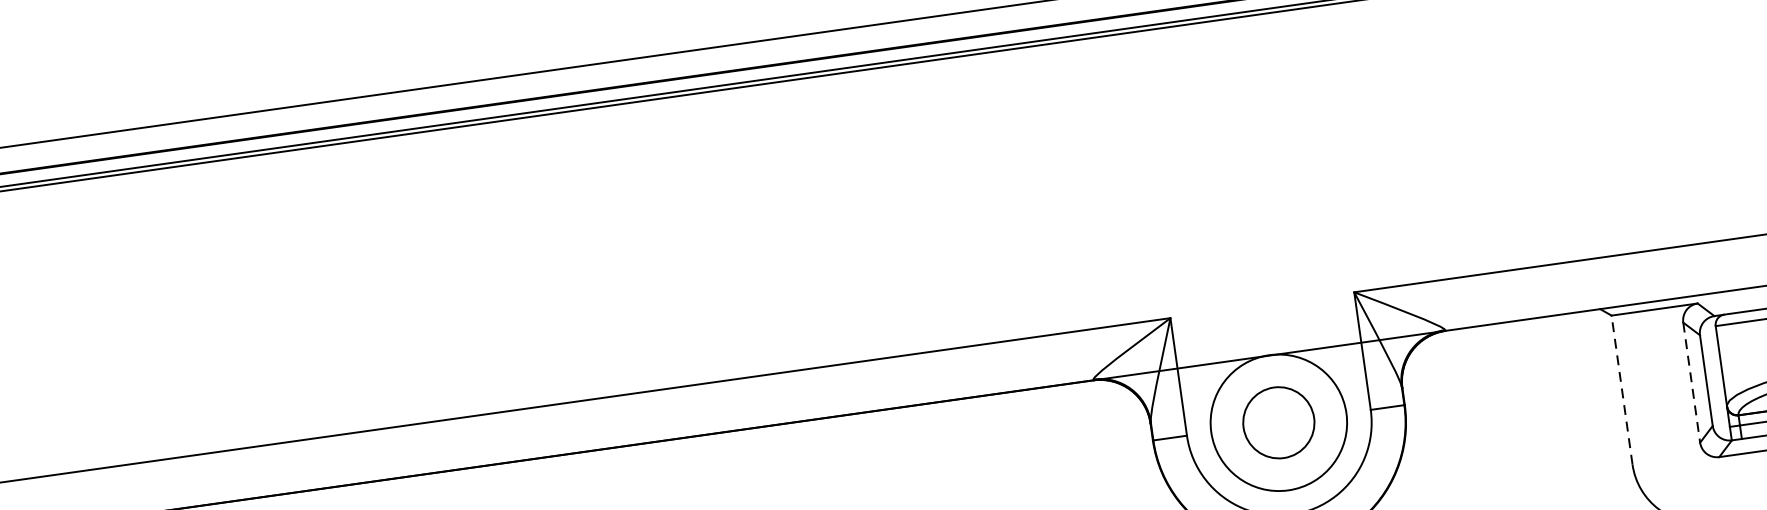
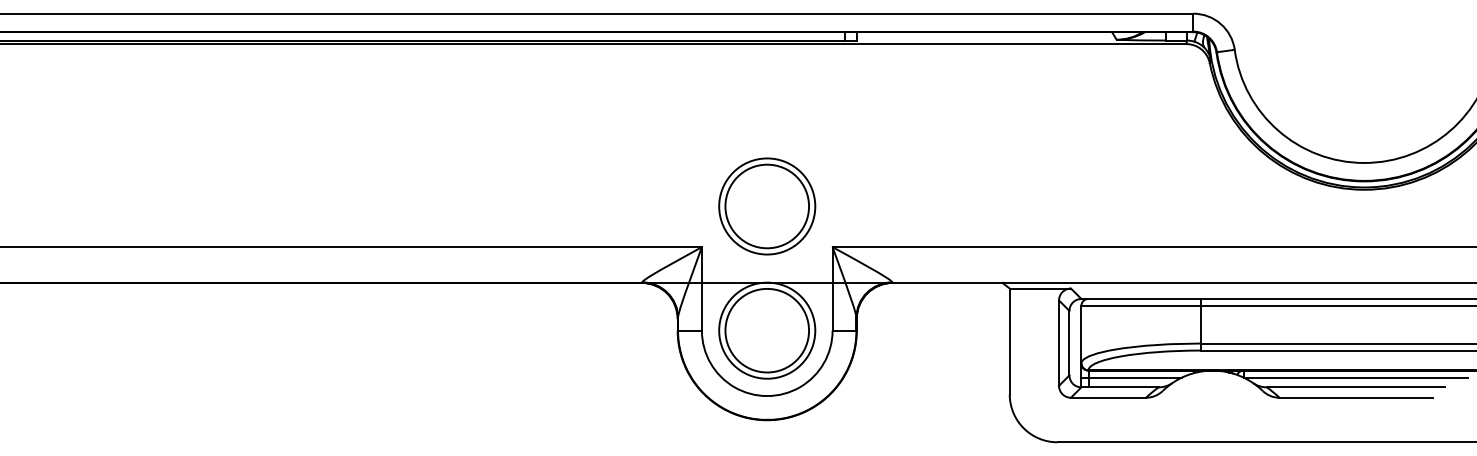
part: (1254, 248) -> (767, 206), added
line: (1692, 383) -> (1059, 343), dashed -> solid
line: (1621, 390) -> (1009, 341), dashed -> solid
circle: (1279, 422) -> (767, 330), size x1.67

